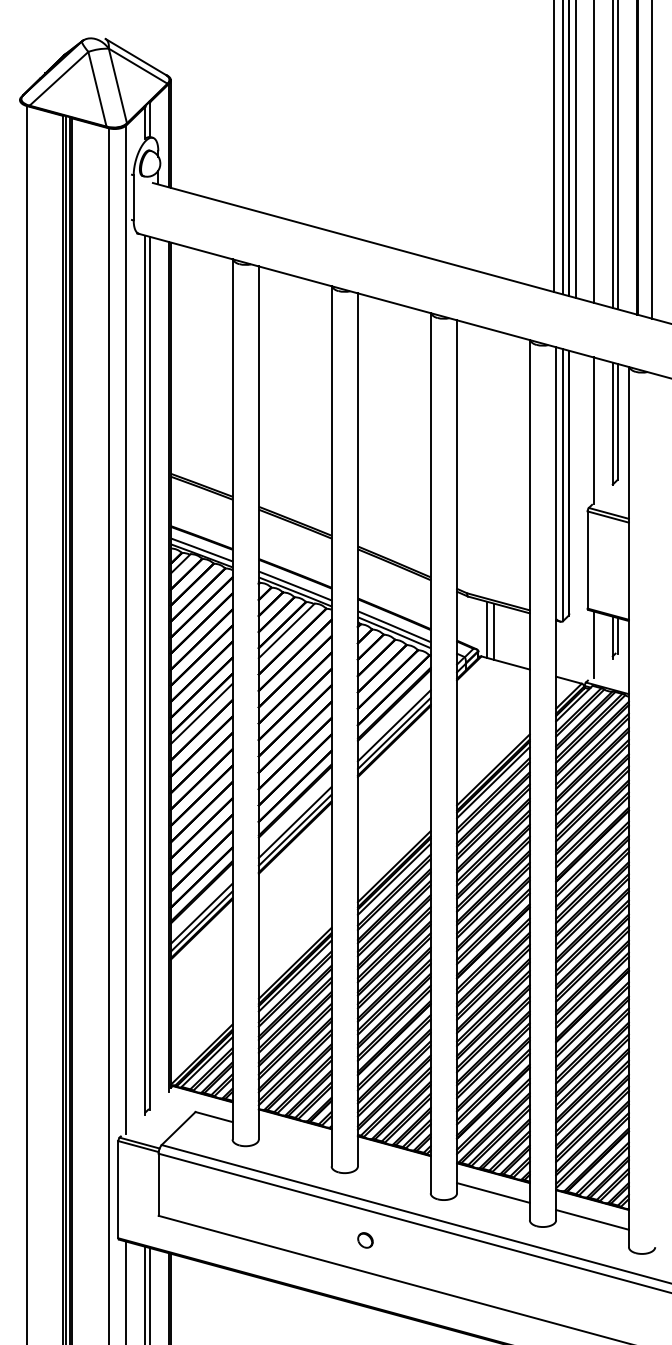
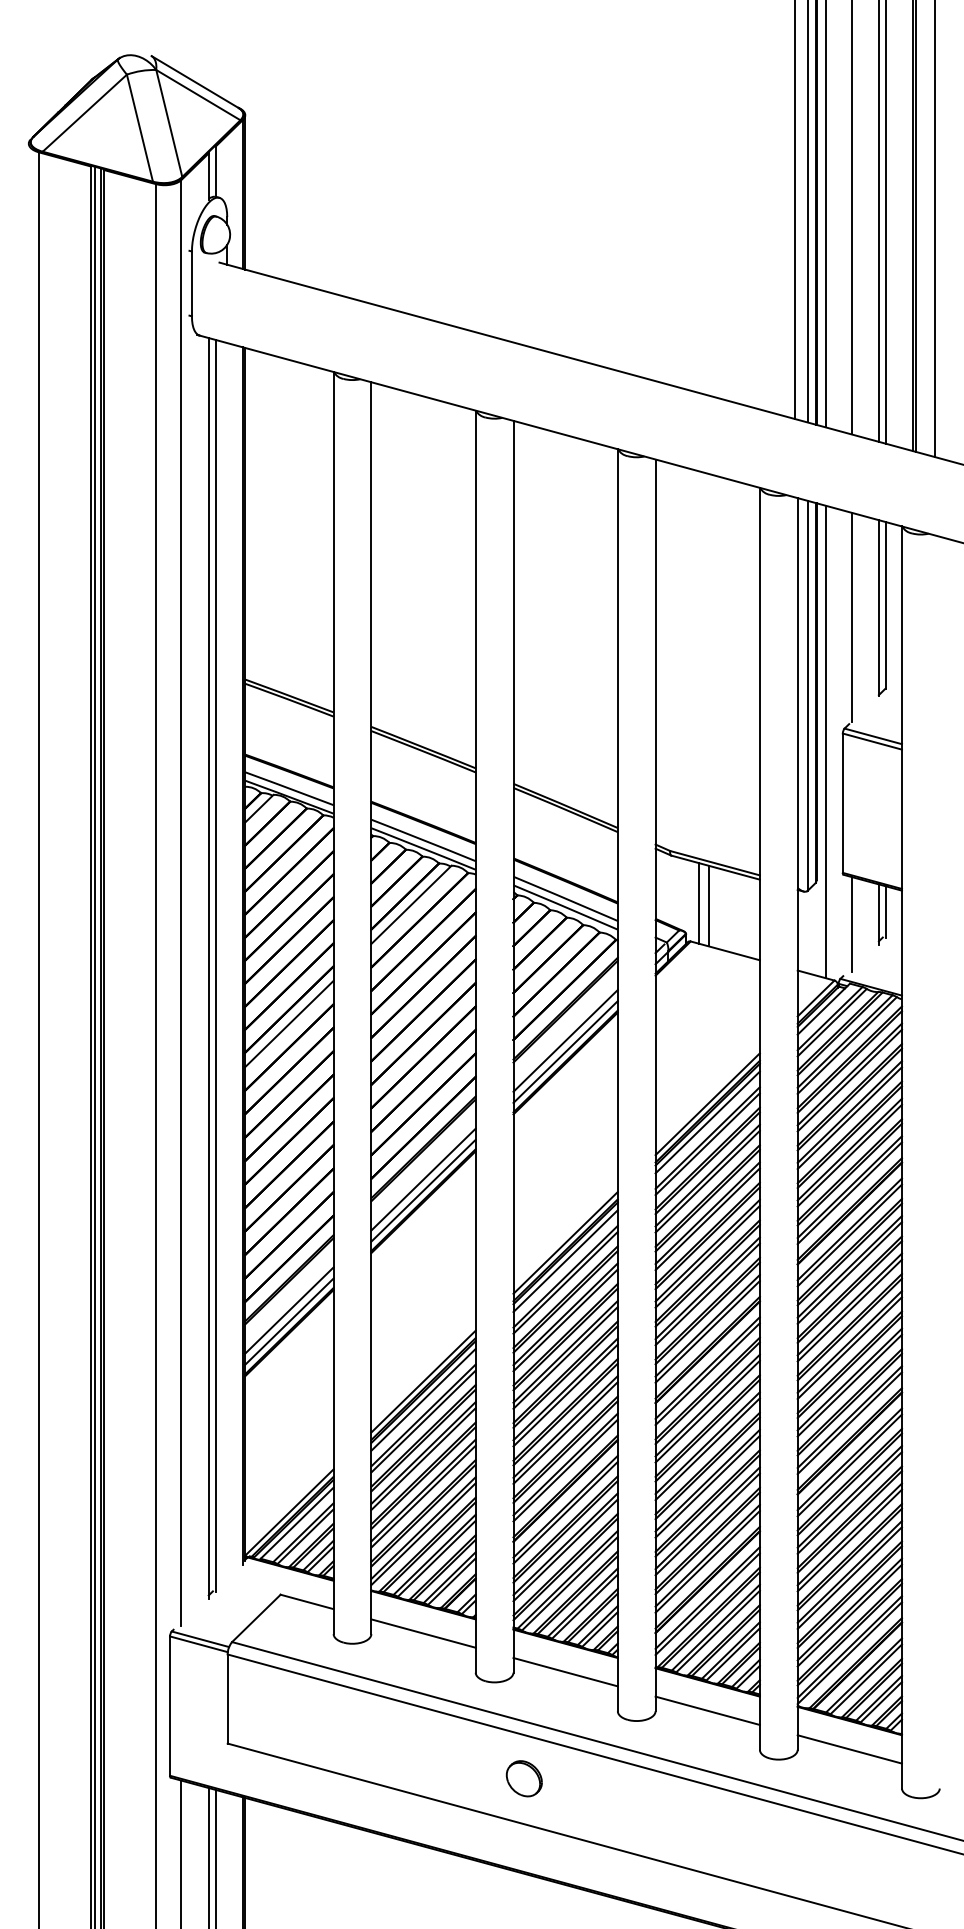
line: (575, 517) -> (825, 742), added
line: (294, 1139) -> (422, 1634), added
line: (393, 1165) -> (564, 1671), added
part: (365, 1240) -> (524, 1778), size x1.67

